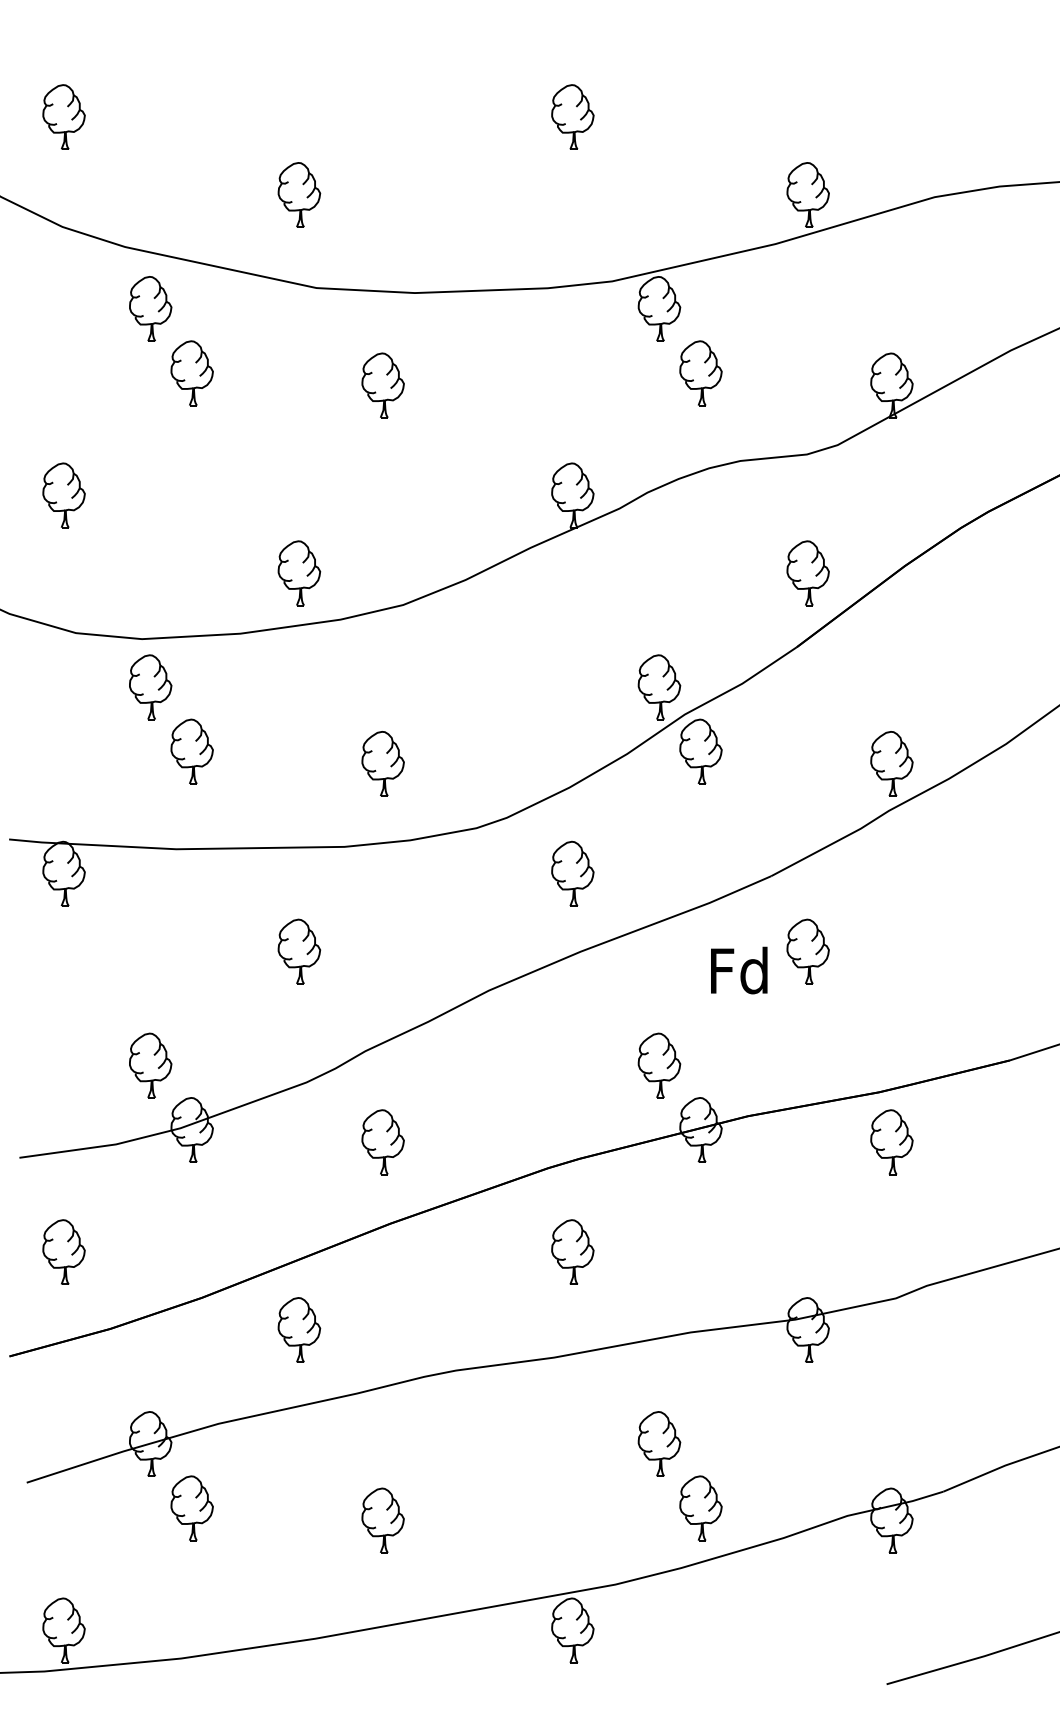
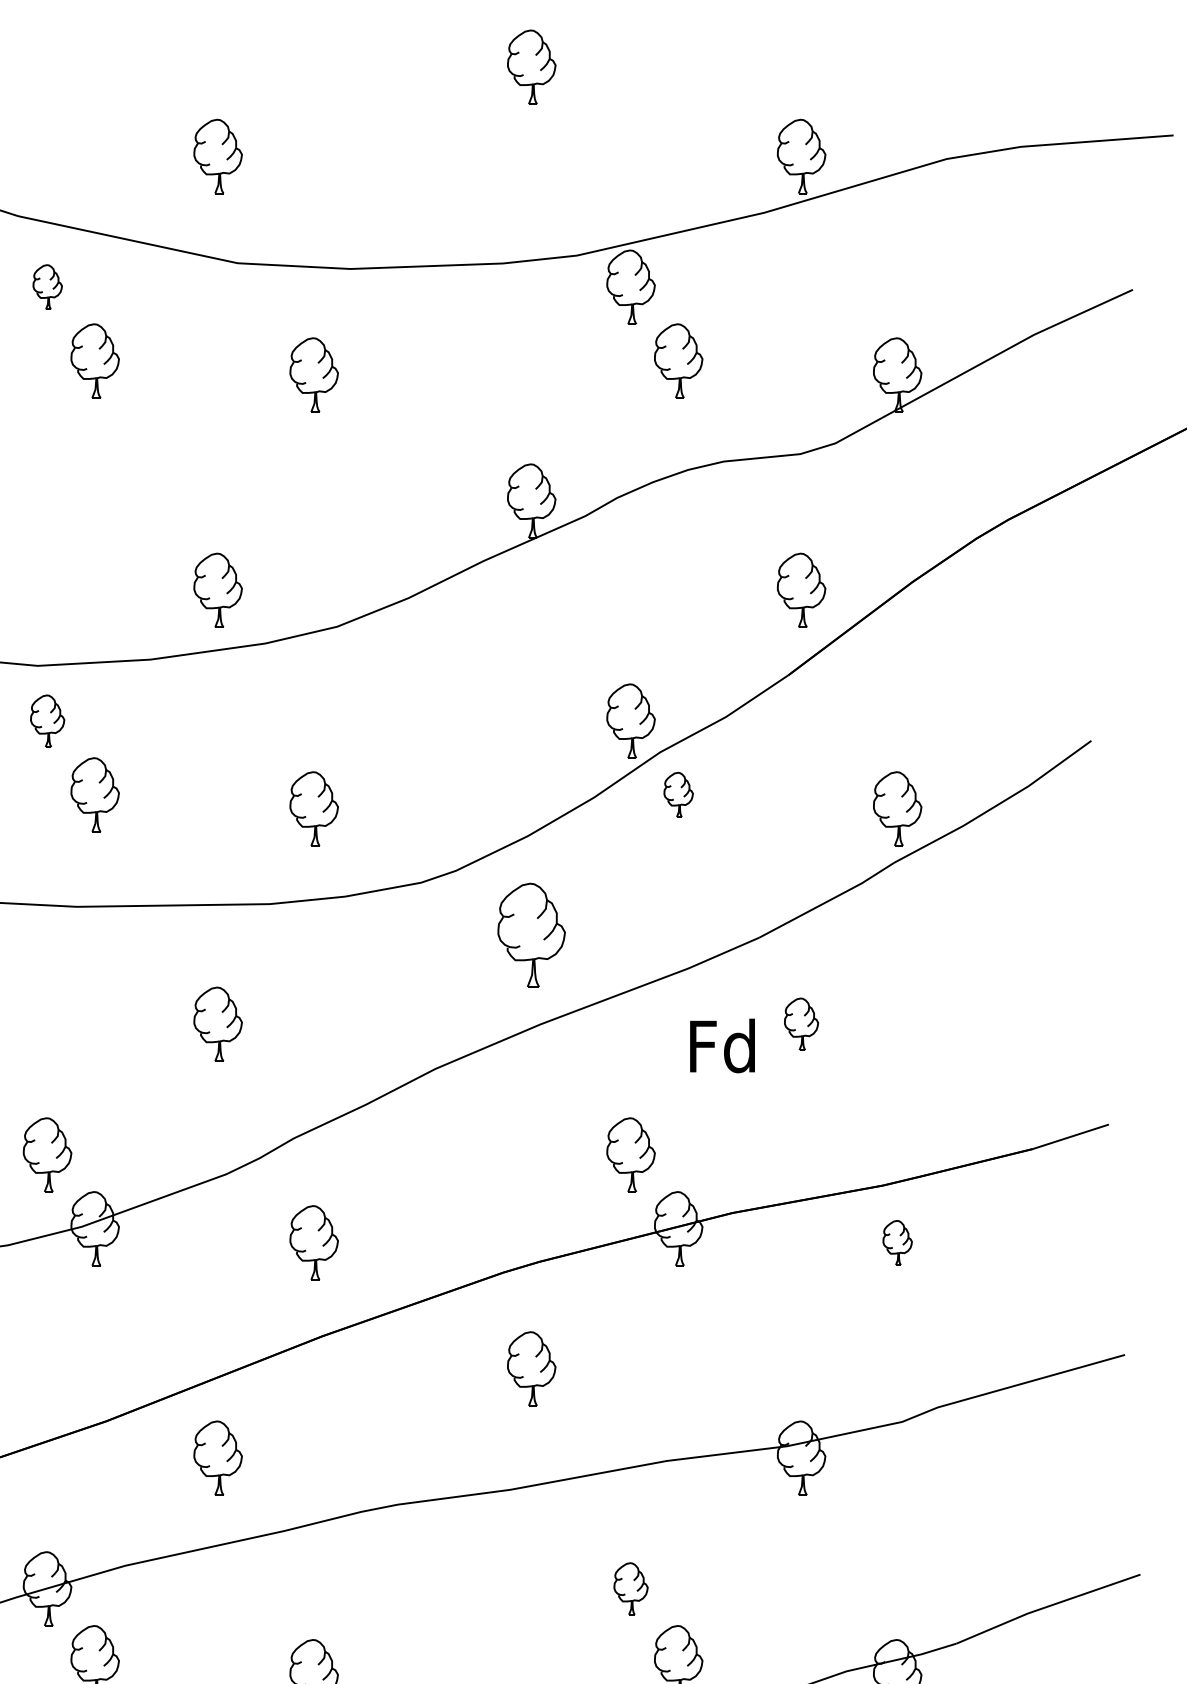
part: (150, 308) -> (47, 286), size x0.6
part: (150, 687) -> (47, 721), size x0.7
part: (700, 751) -> (678, 794), size x0.6
part: (572, 873) -> (531, 934), size x1.4
part: (807, 951) -> (800, 1024), size x0.7
part: (891, 1142) -> (897, 1243), size x0.6
part: (659, 1443) -> (631, 1588), size x0.7

